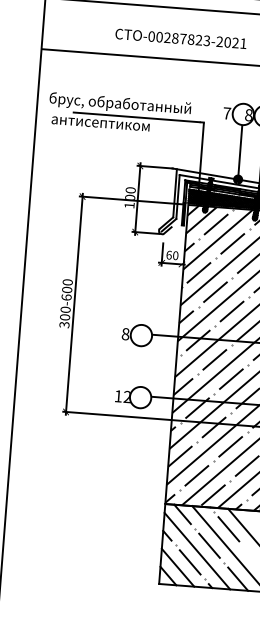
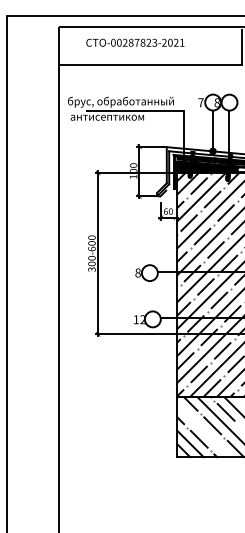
text: (181, 38) -> (135, 42), moved
line: (196, 551) -> (203, 430), removed

